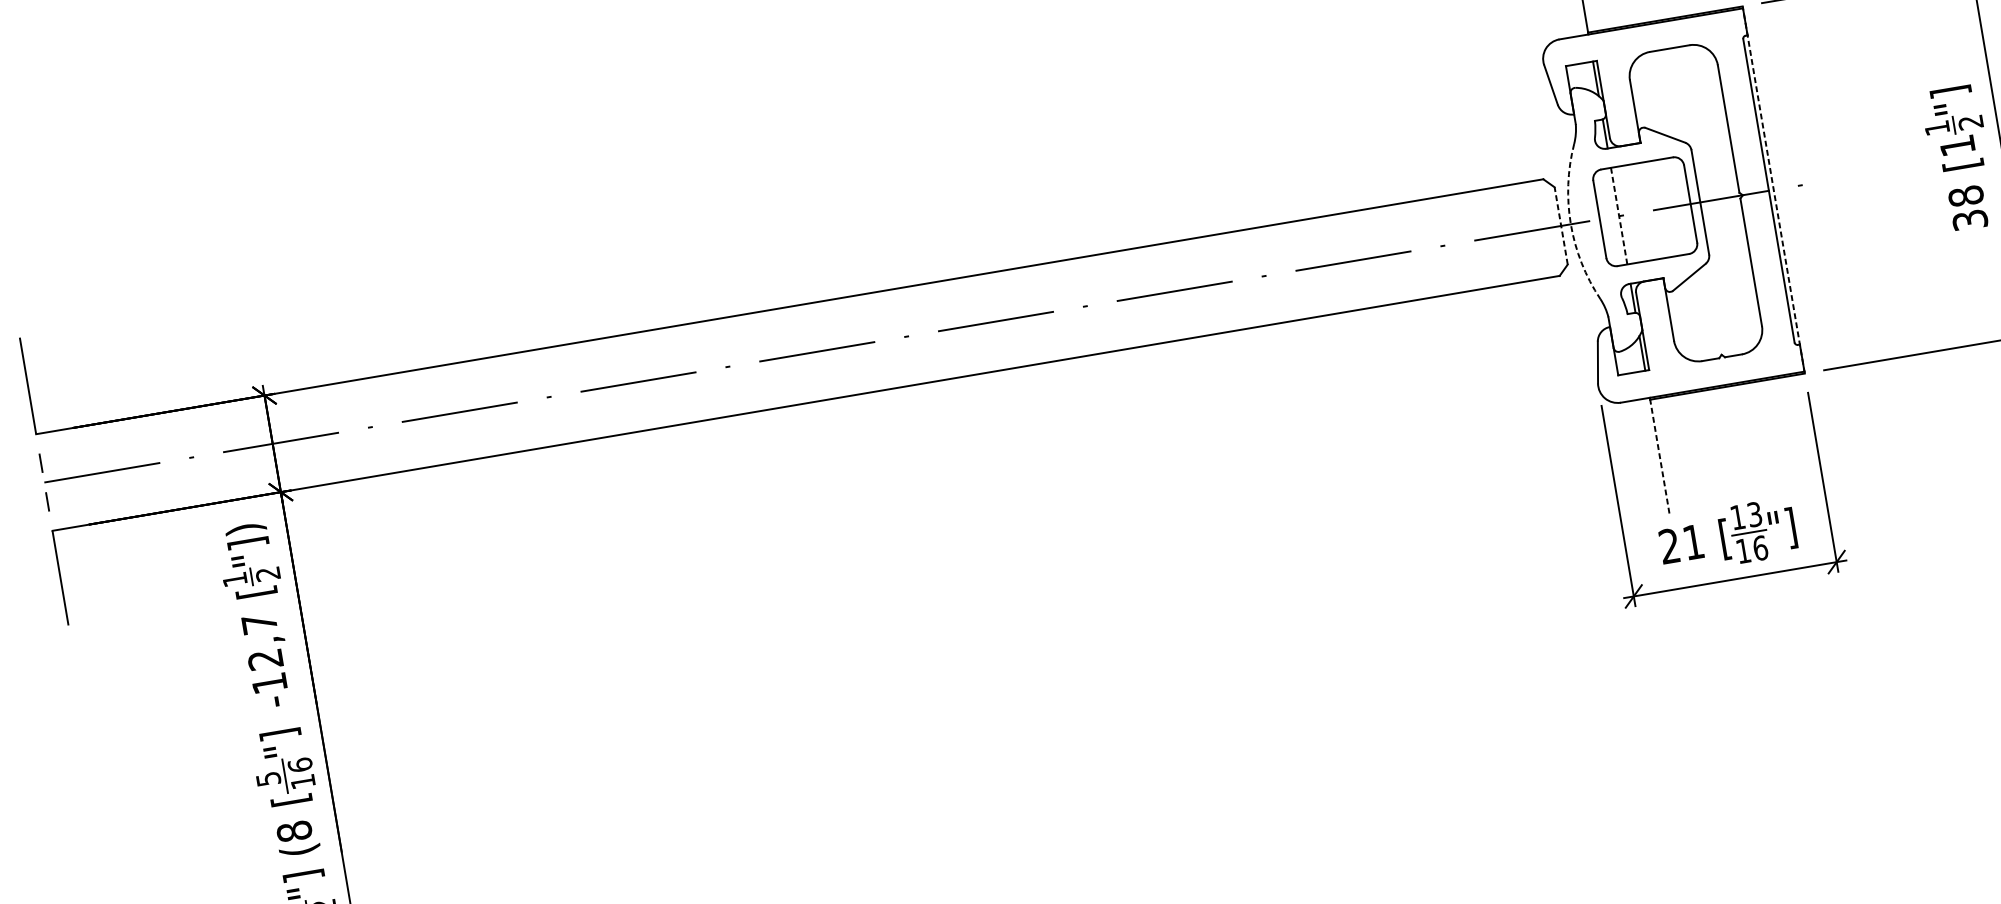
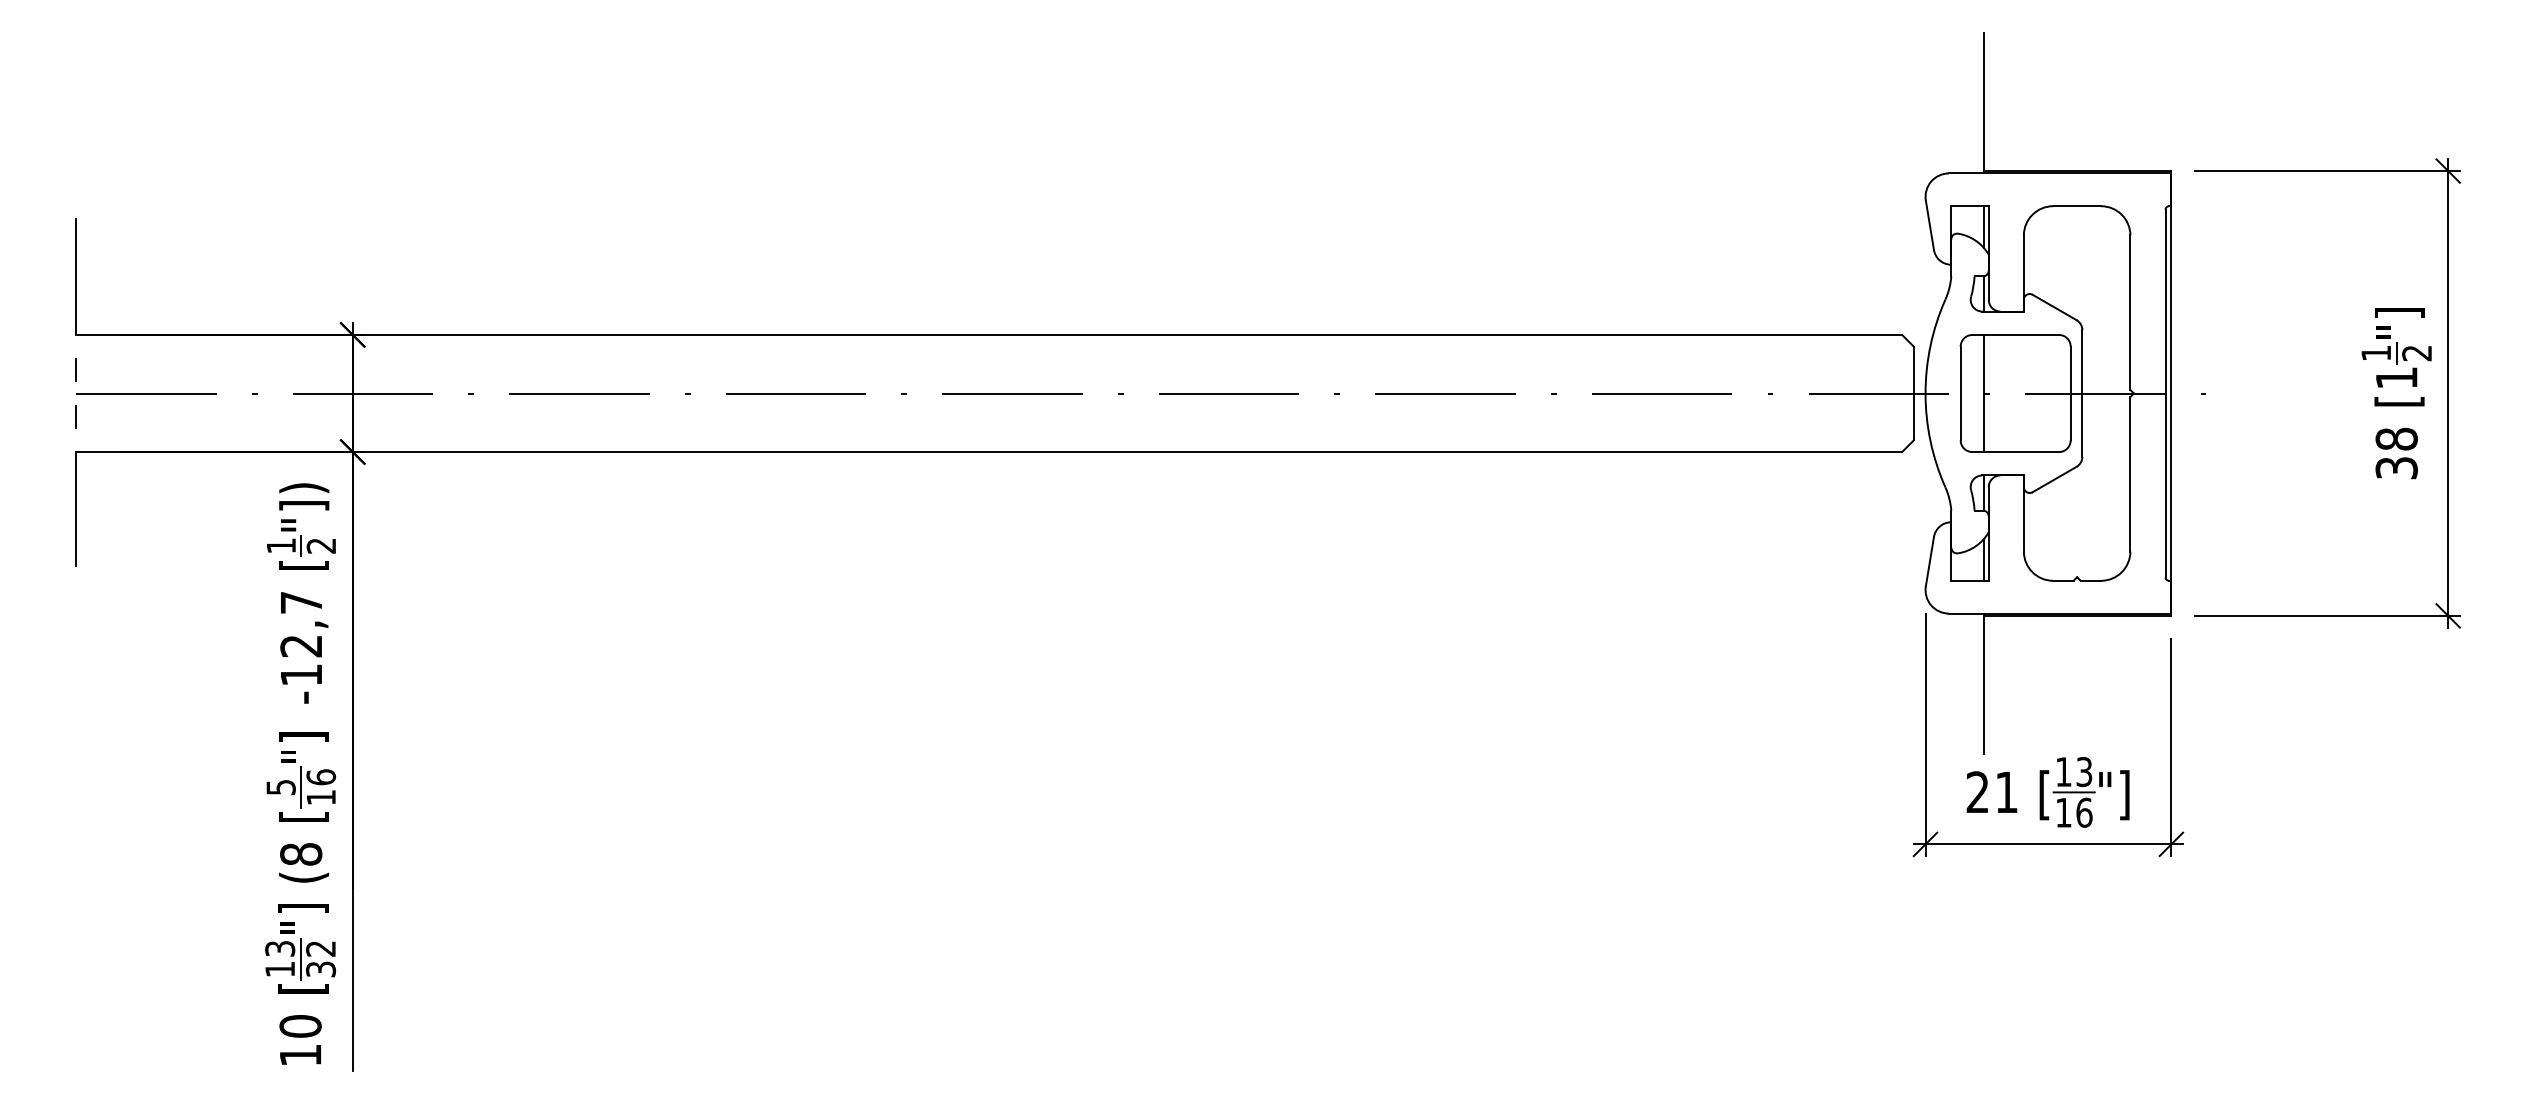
line: (1773, 189) -> (2171, 393), dashed -> solid
line: (1619, 216) -> (1984, 393), dashed -> solid
arc: (1570, 224) -> (1925, 393), dashed -> solid
line: (1560, 226) -> (1913, 393), dashed -> solid
line: (1660, 456) -> (1984, 684), dashed -> solid

